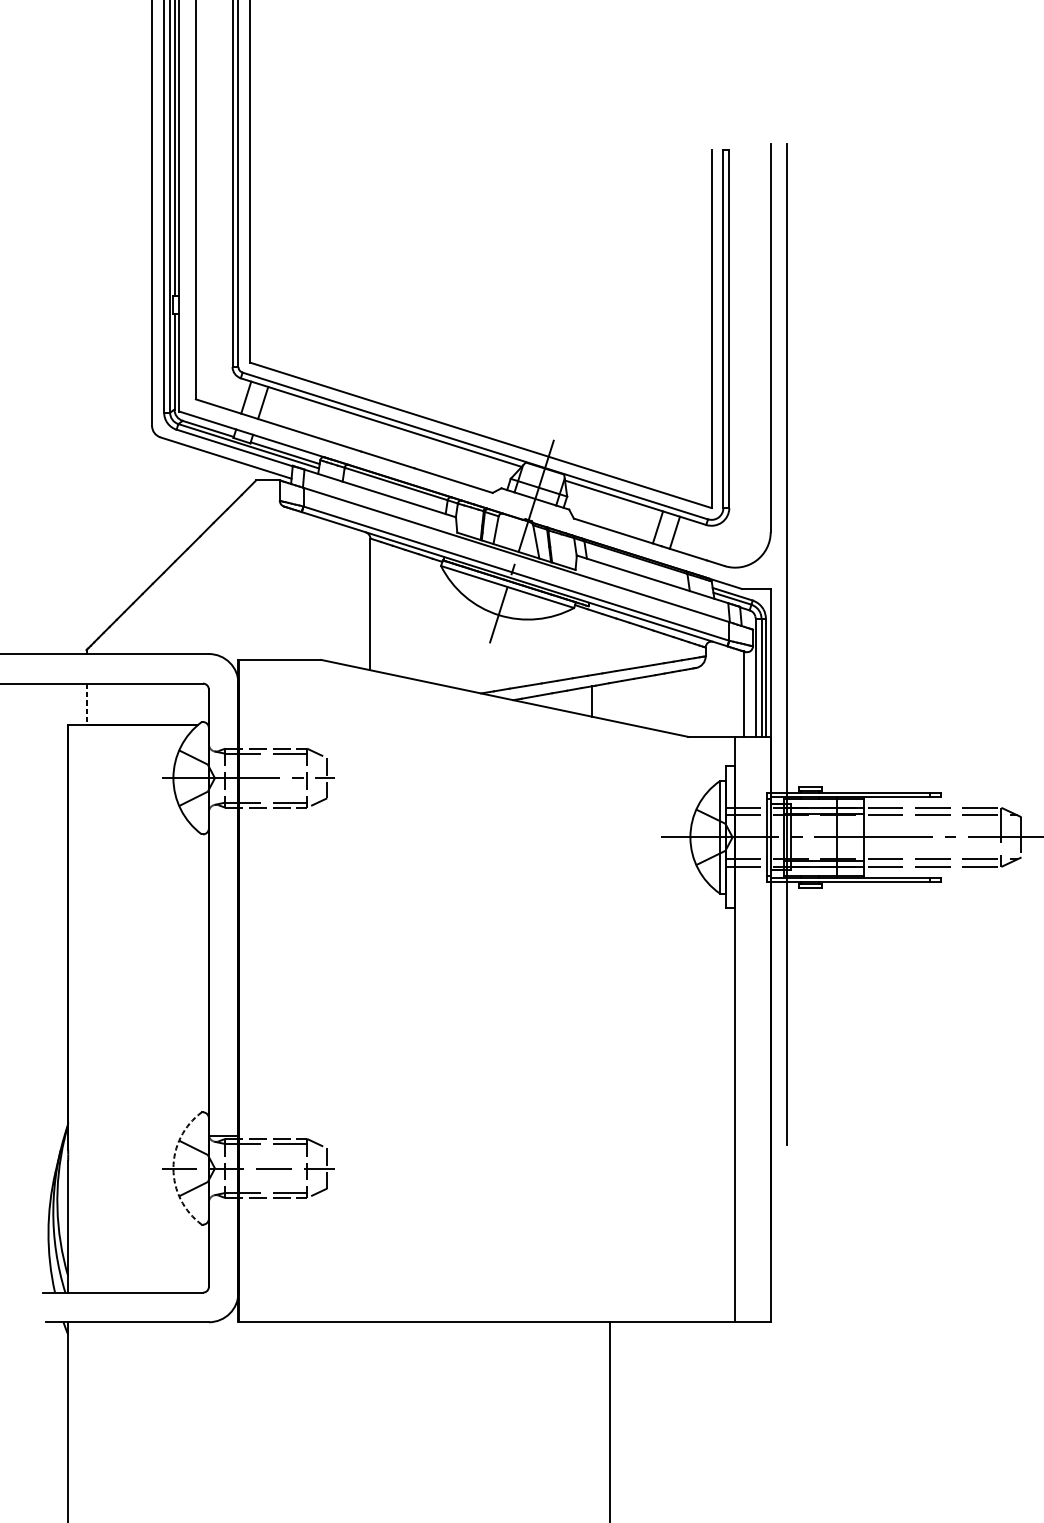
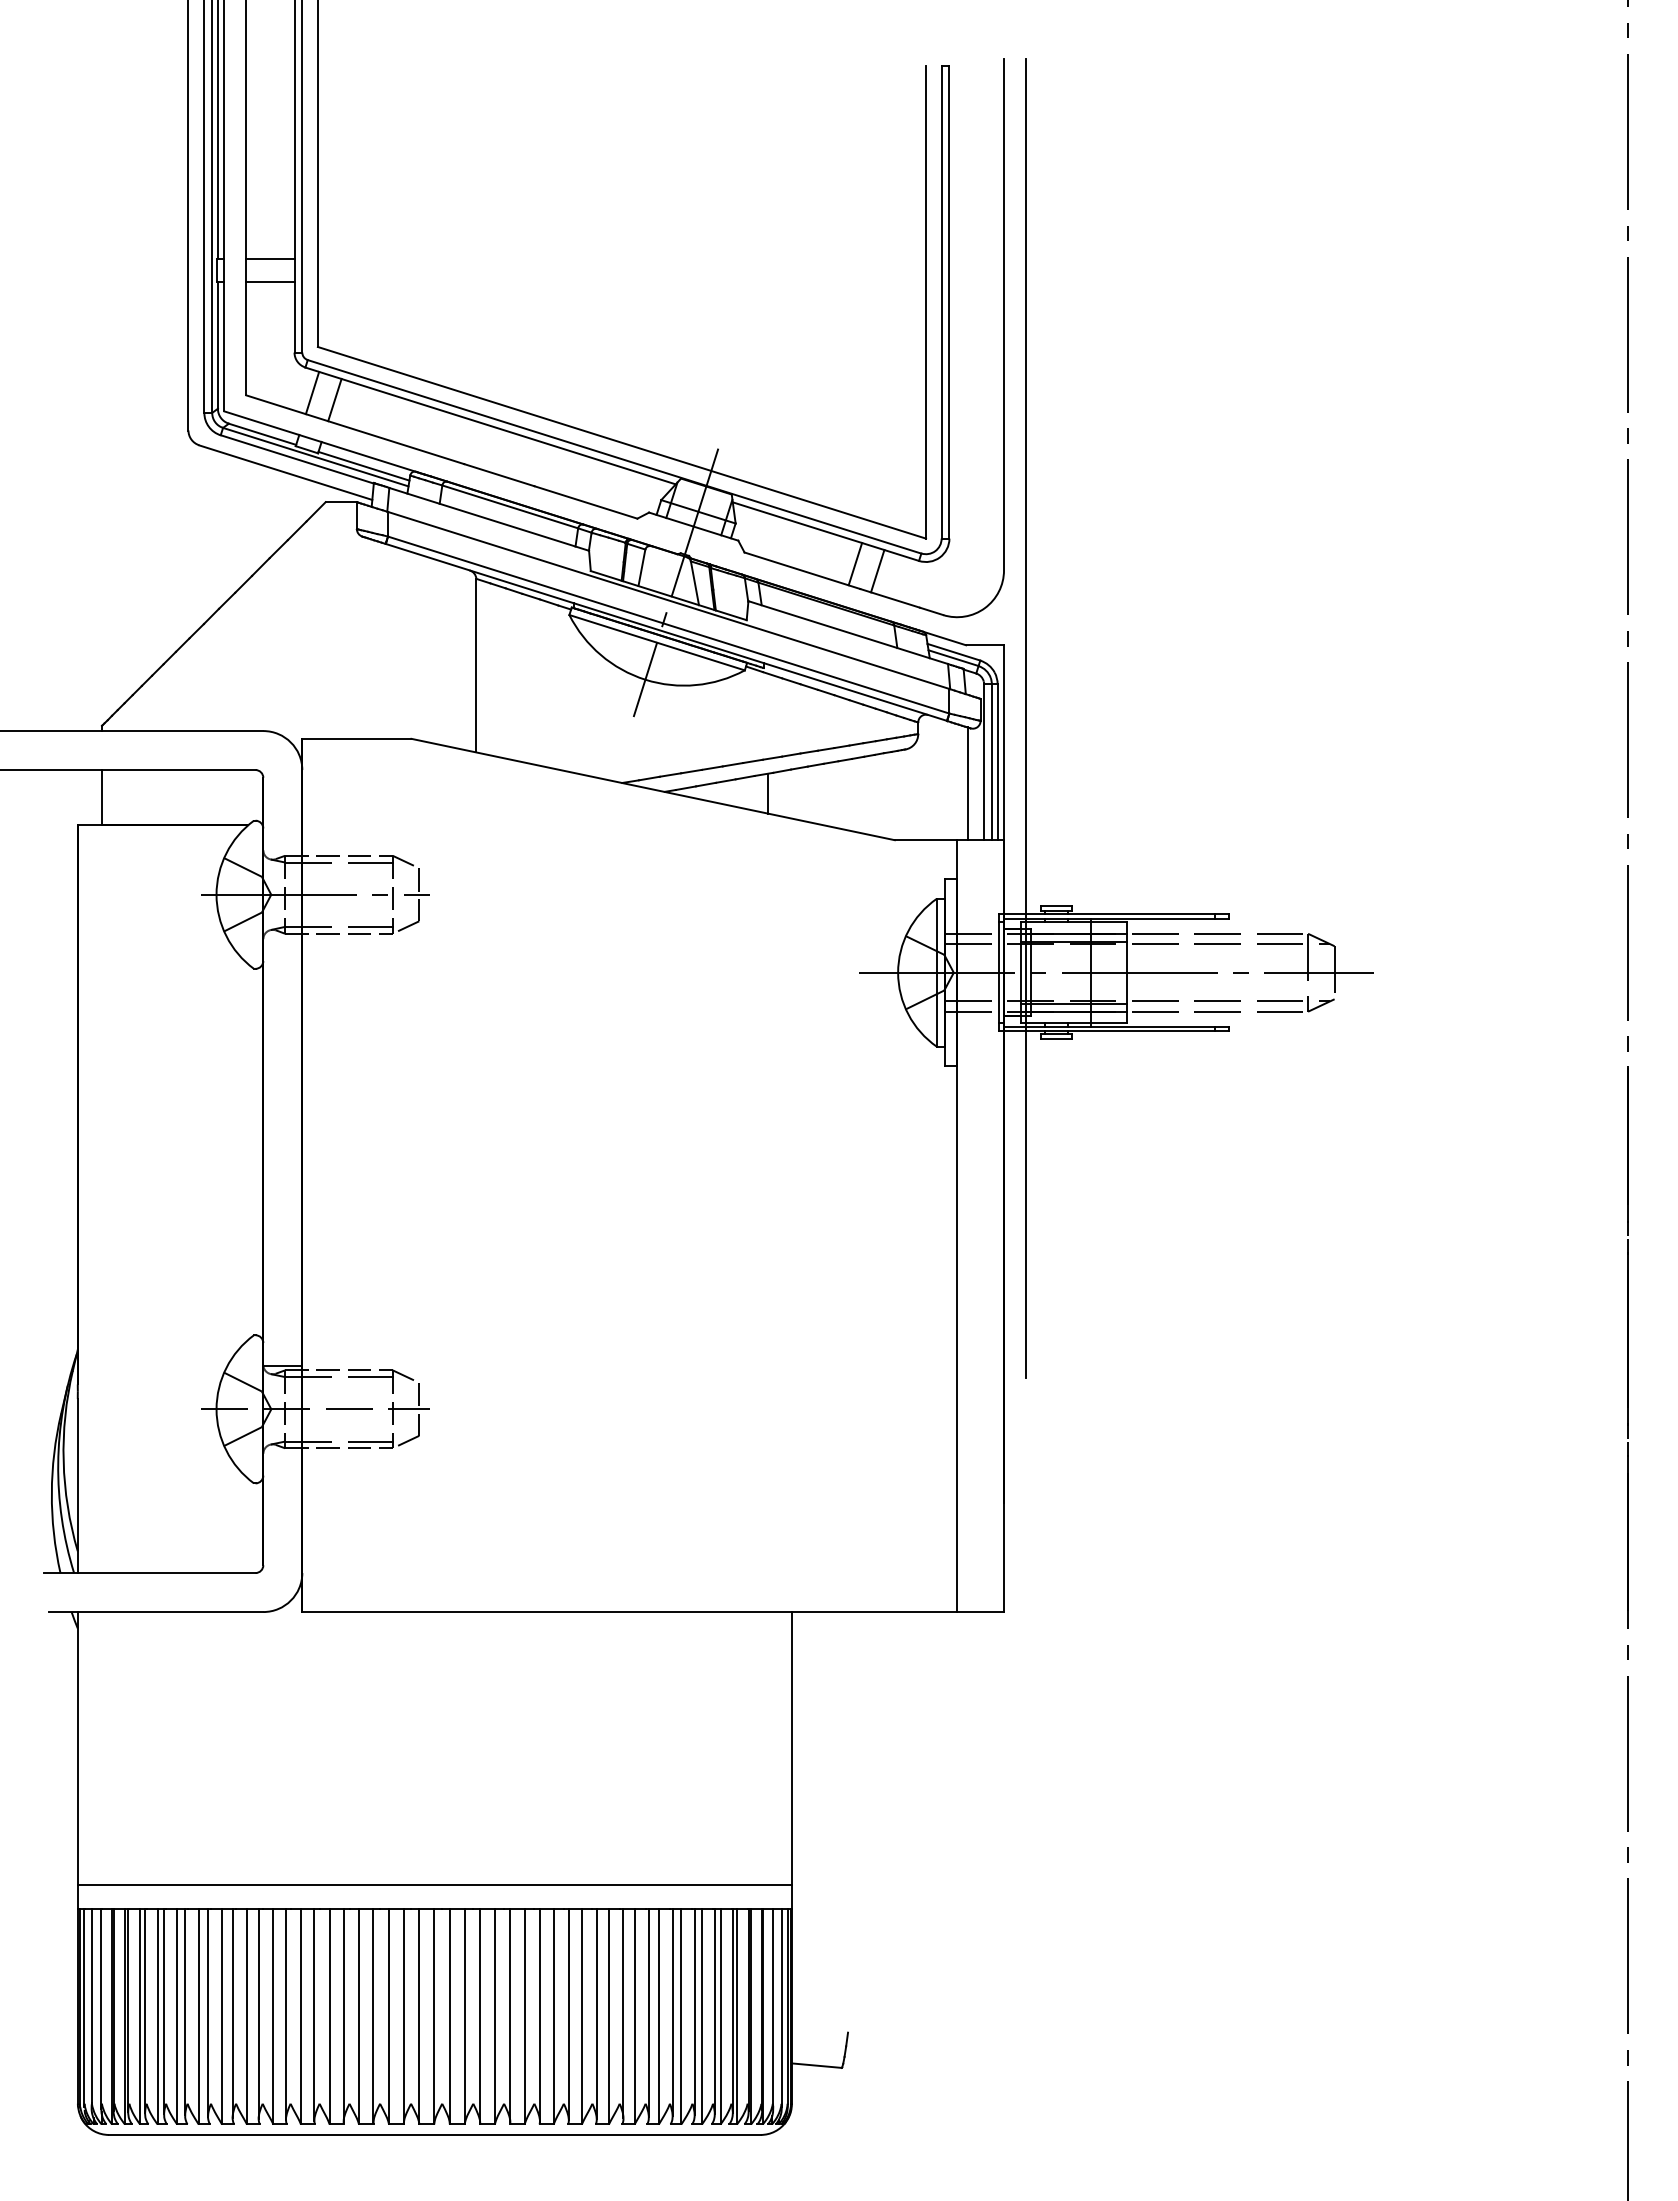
line: (214, 296) -> (270, 259), added
line: (214, 313) -> (270, 282), added
line: (86, 704) -> (101, 797), dashed -> solid
arc: (173, 1168) -> (216, 1409), dashed -> solid

